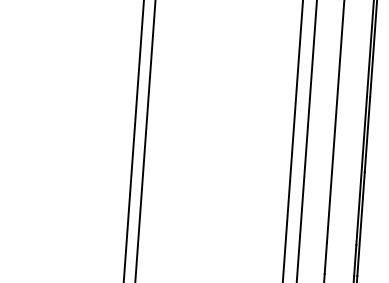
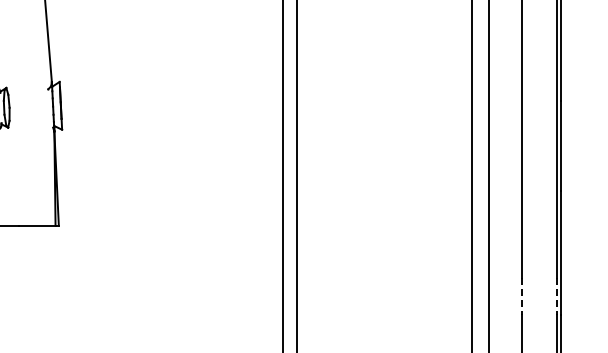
line: (325, 257) -> (521, 296), solid -> dashed
line: (355, 260) -> (556, 296), solid -> dashed

